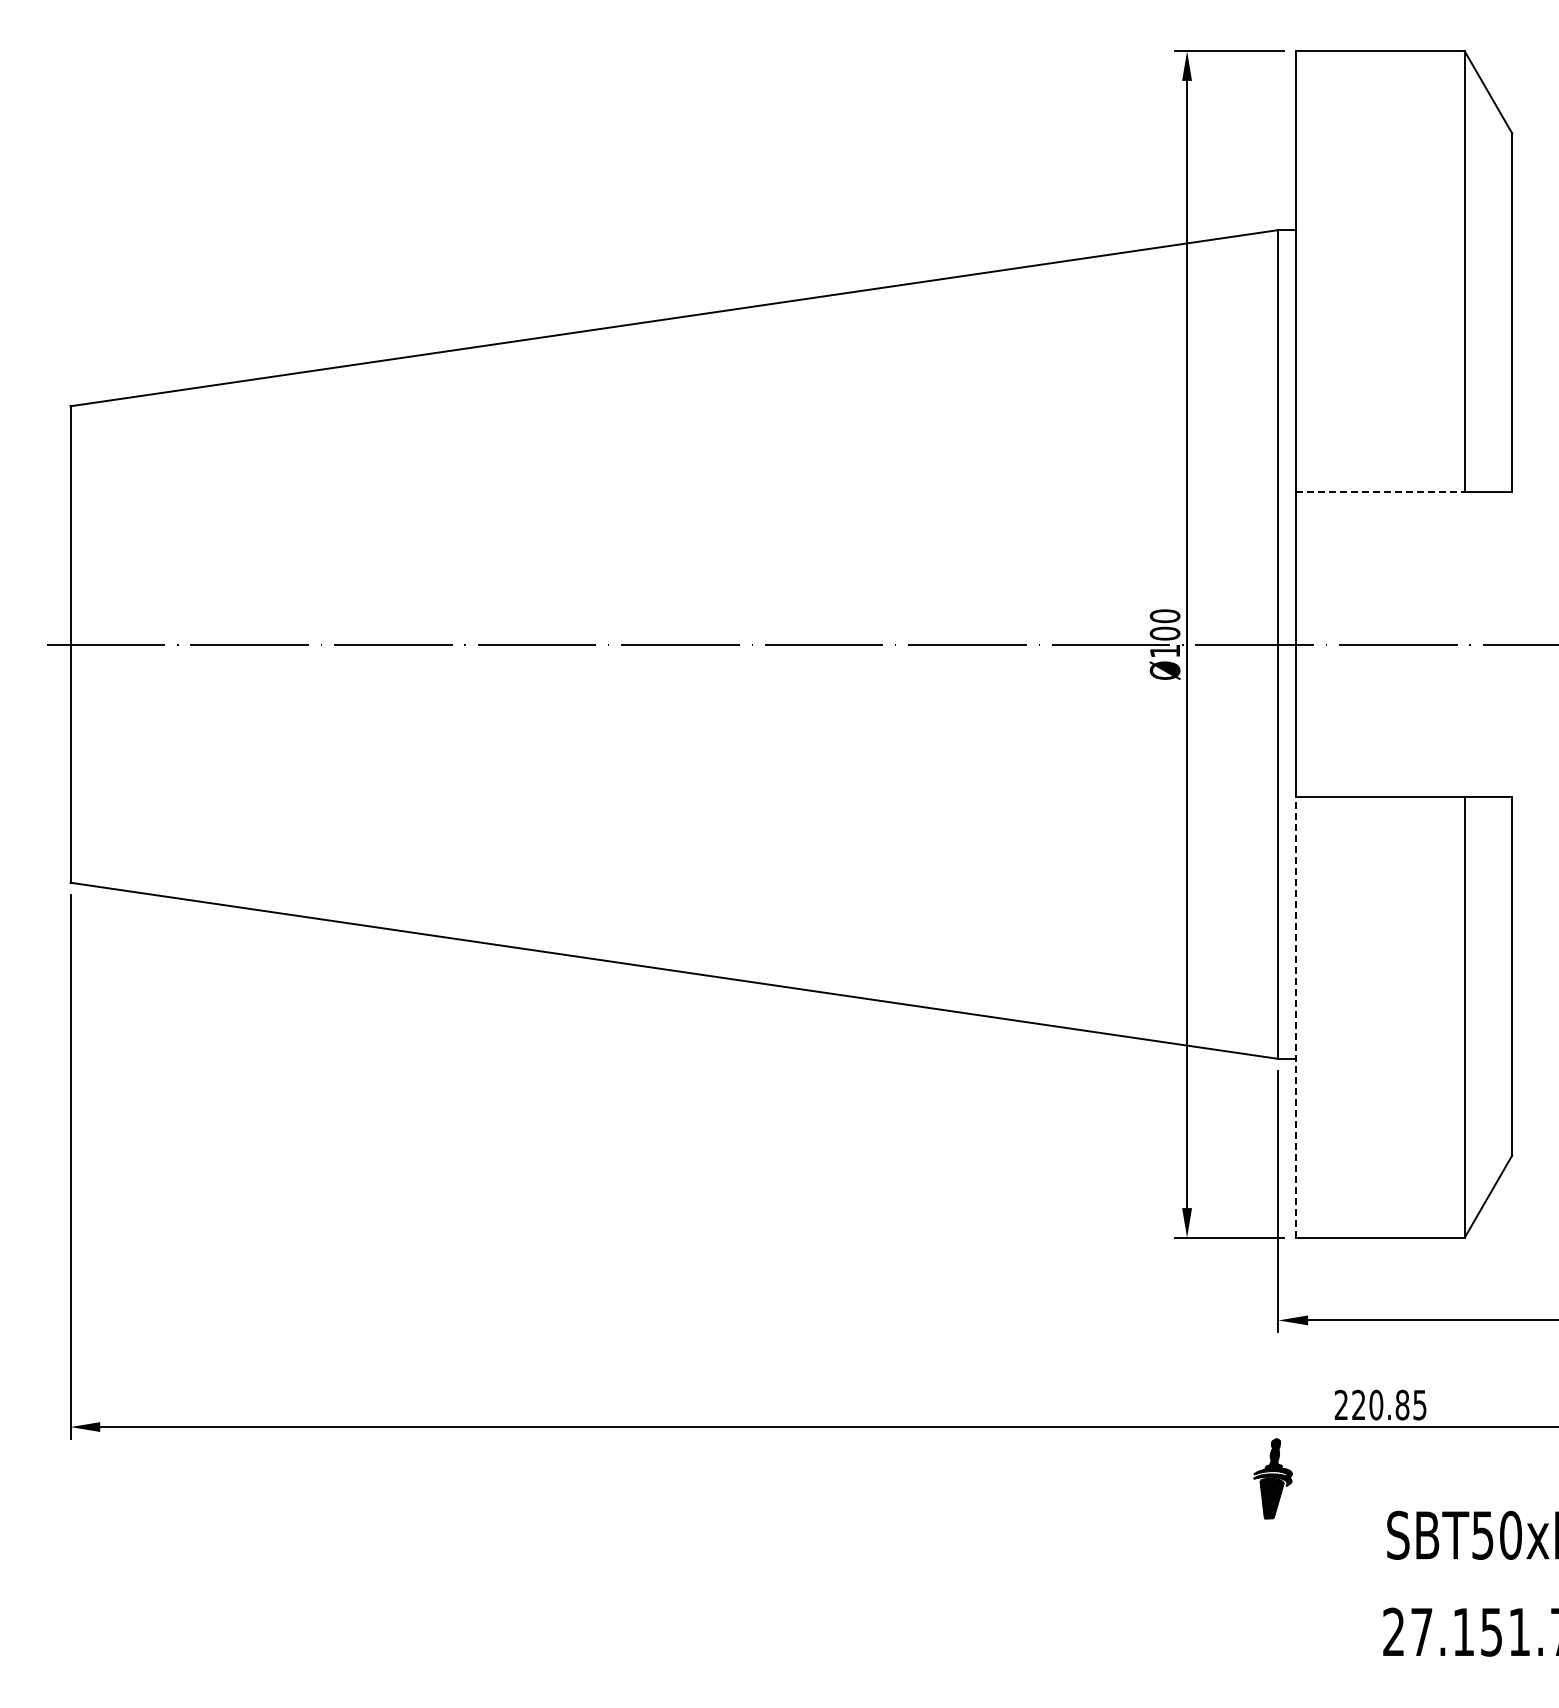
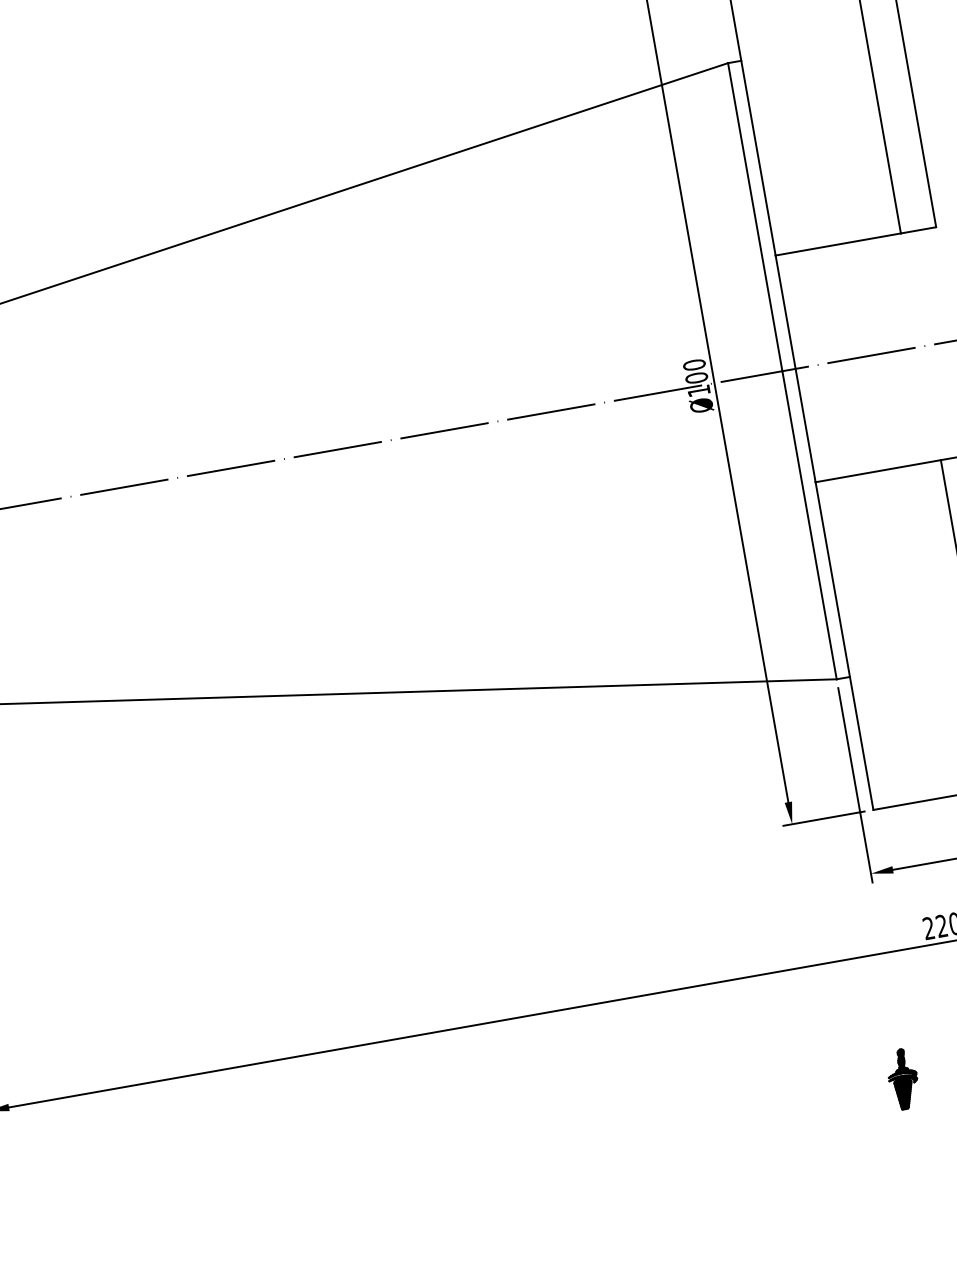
line: (1380, 492) -> (838, 244), dashed -> solid
line: (1296, 1016) -> (844, 645), dashed -> solid
part: (1272, 1478) -> (902, 1079), moved

